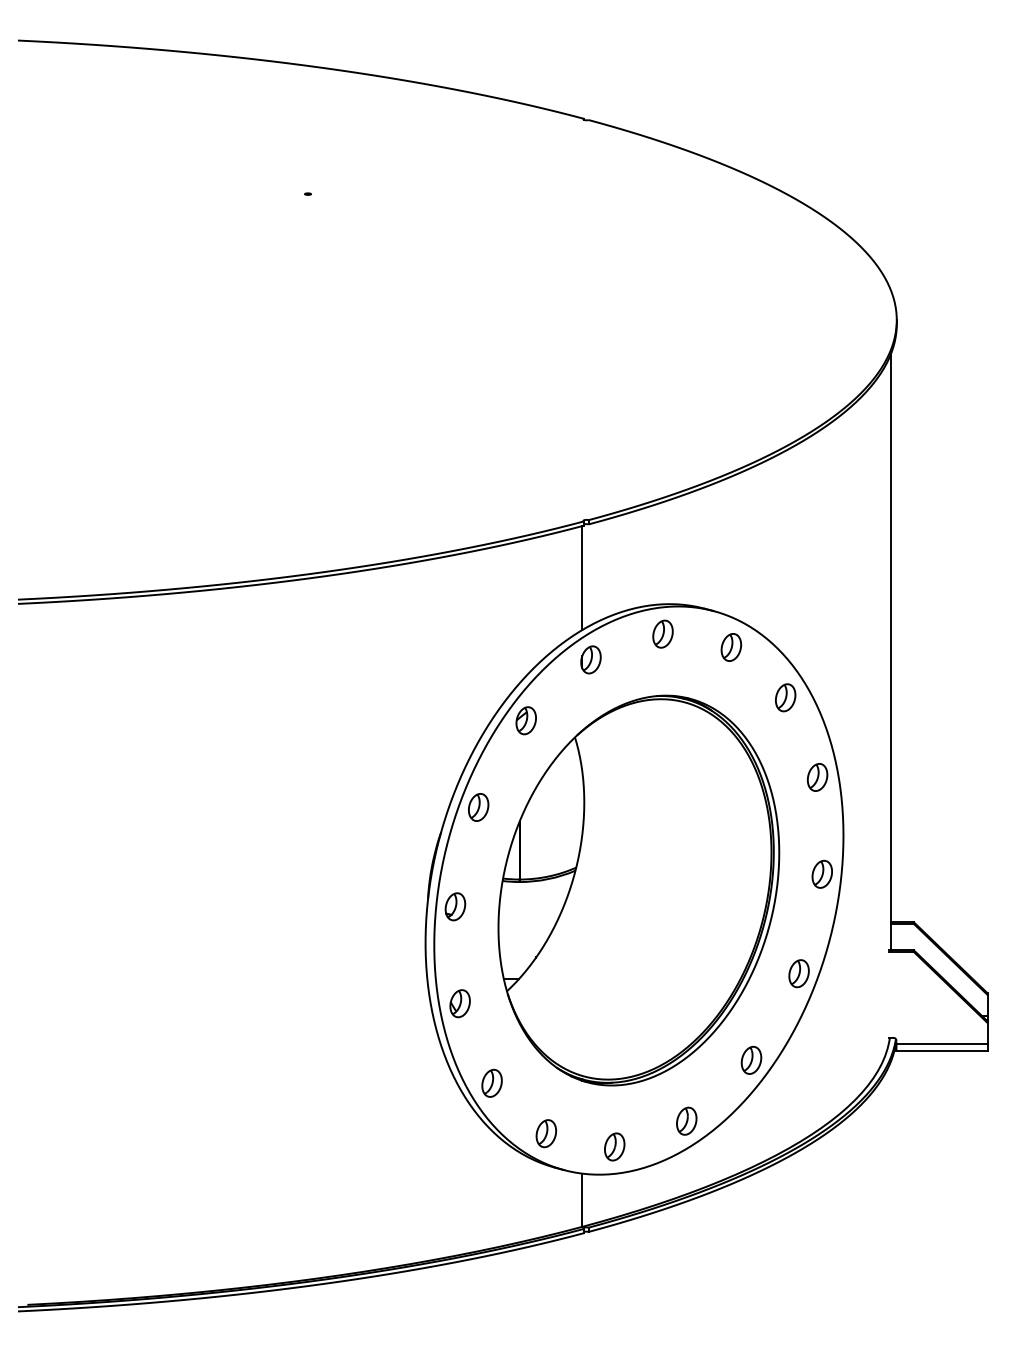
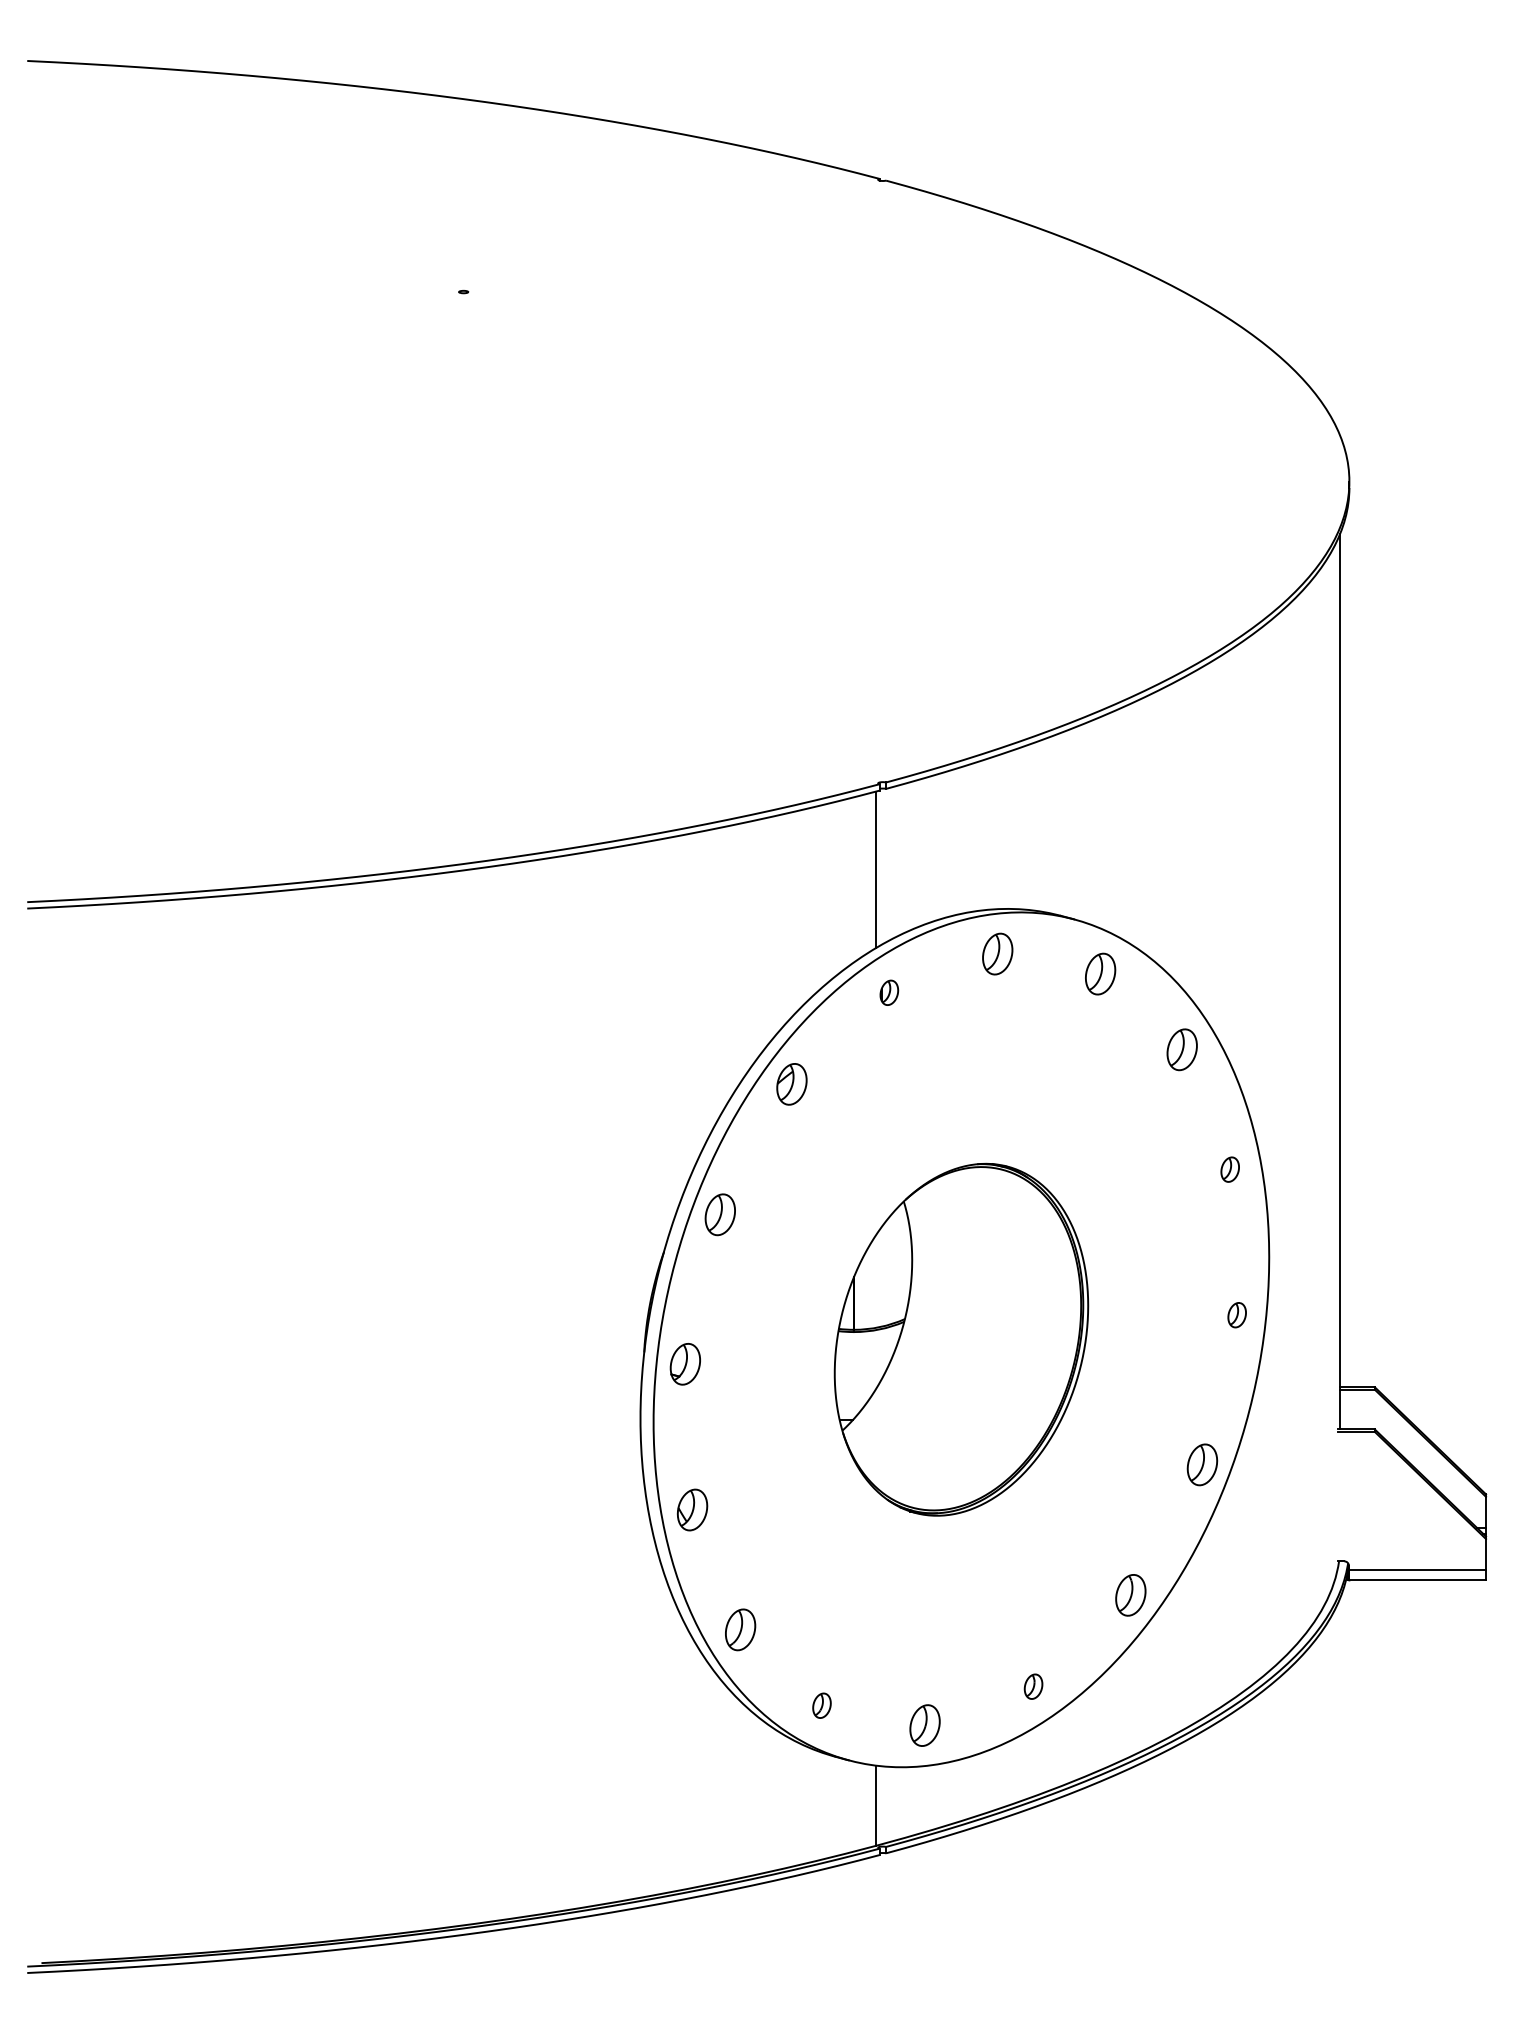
part: (590, 659) -> (888, 992), size x0.6
part: (817, 777) -> (1230, 1169), size x0.6
part: (821, 873) -> (1236, 1314), size x0.6
part: (638, 890) -> (960, 1339), size x0.6
part: (686, 1120) -> (1033, 1685), size x0.6
part: (545, 1133) -> (820, 1705), size x0.6

